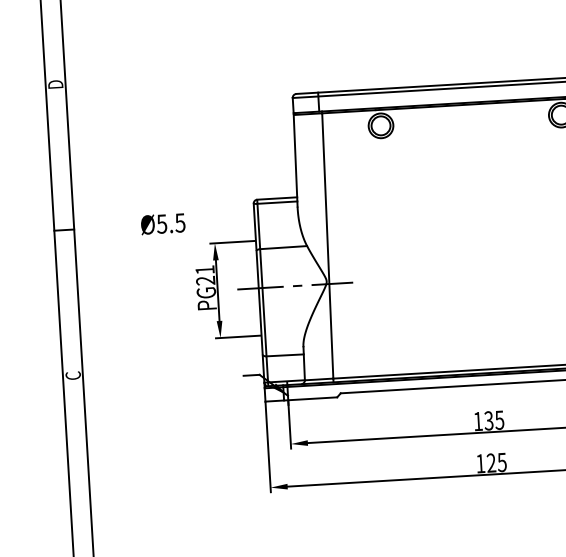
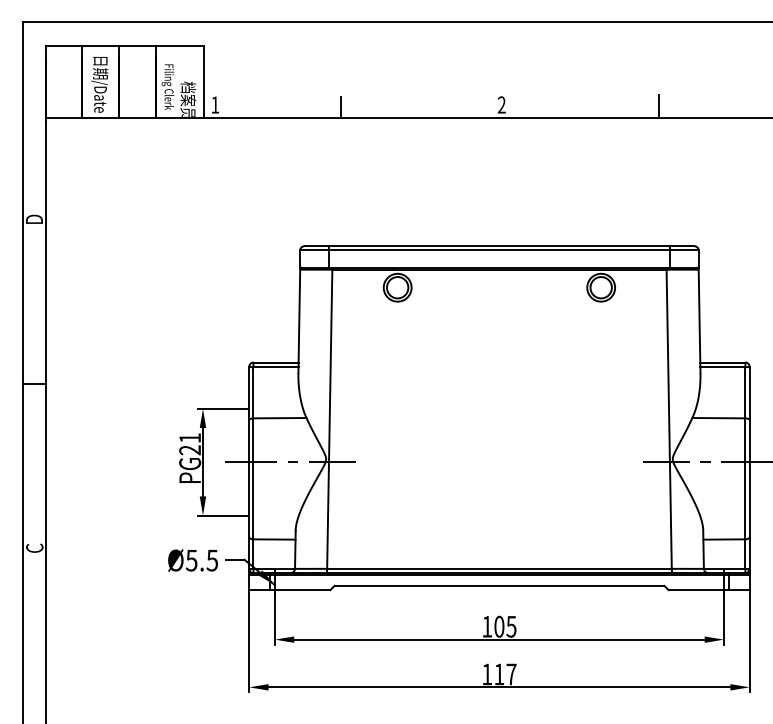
text: (162, 223) -> (192, 560), moved
text: (489, 420) -> (499, 626), 135 -> 105
text: (496, 462) -> (505, 674), 125 -> 117

